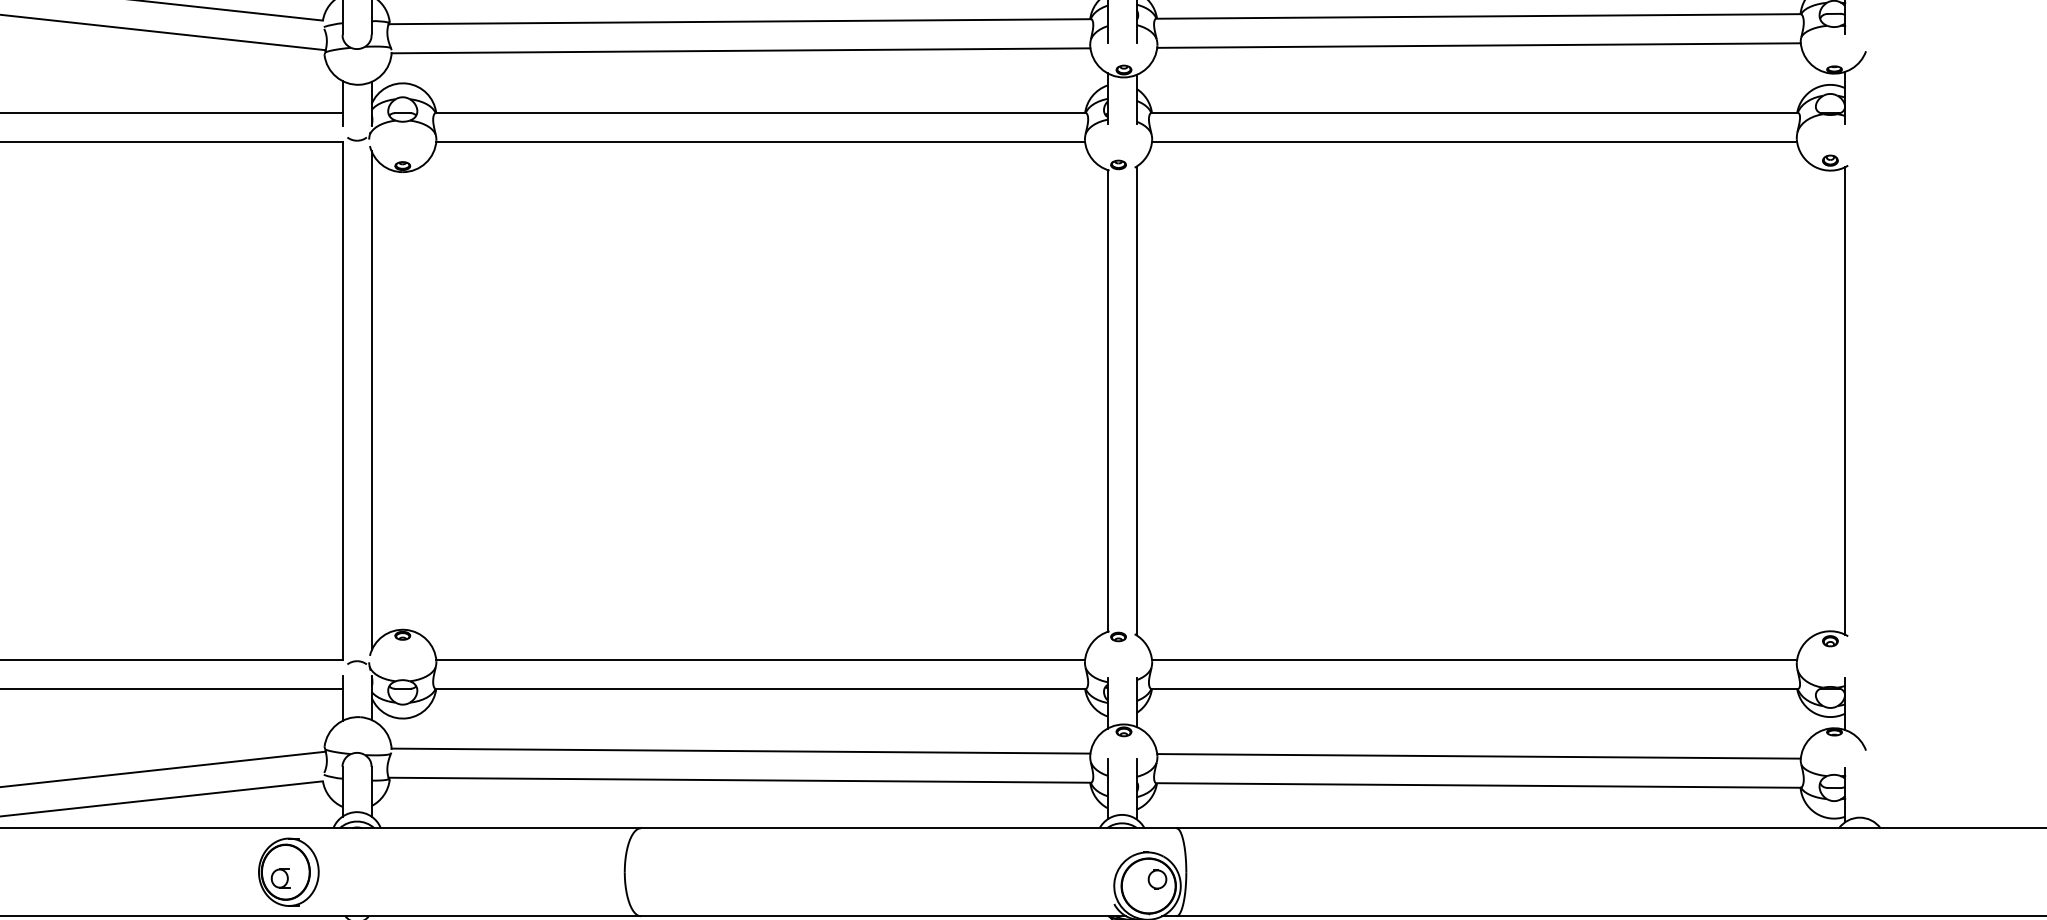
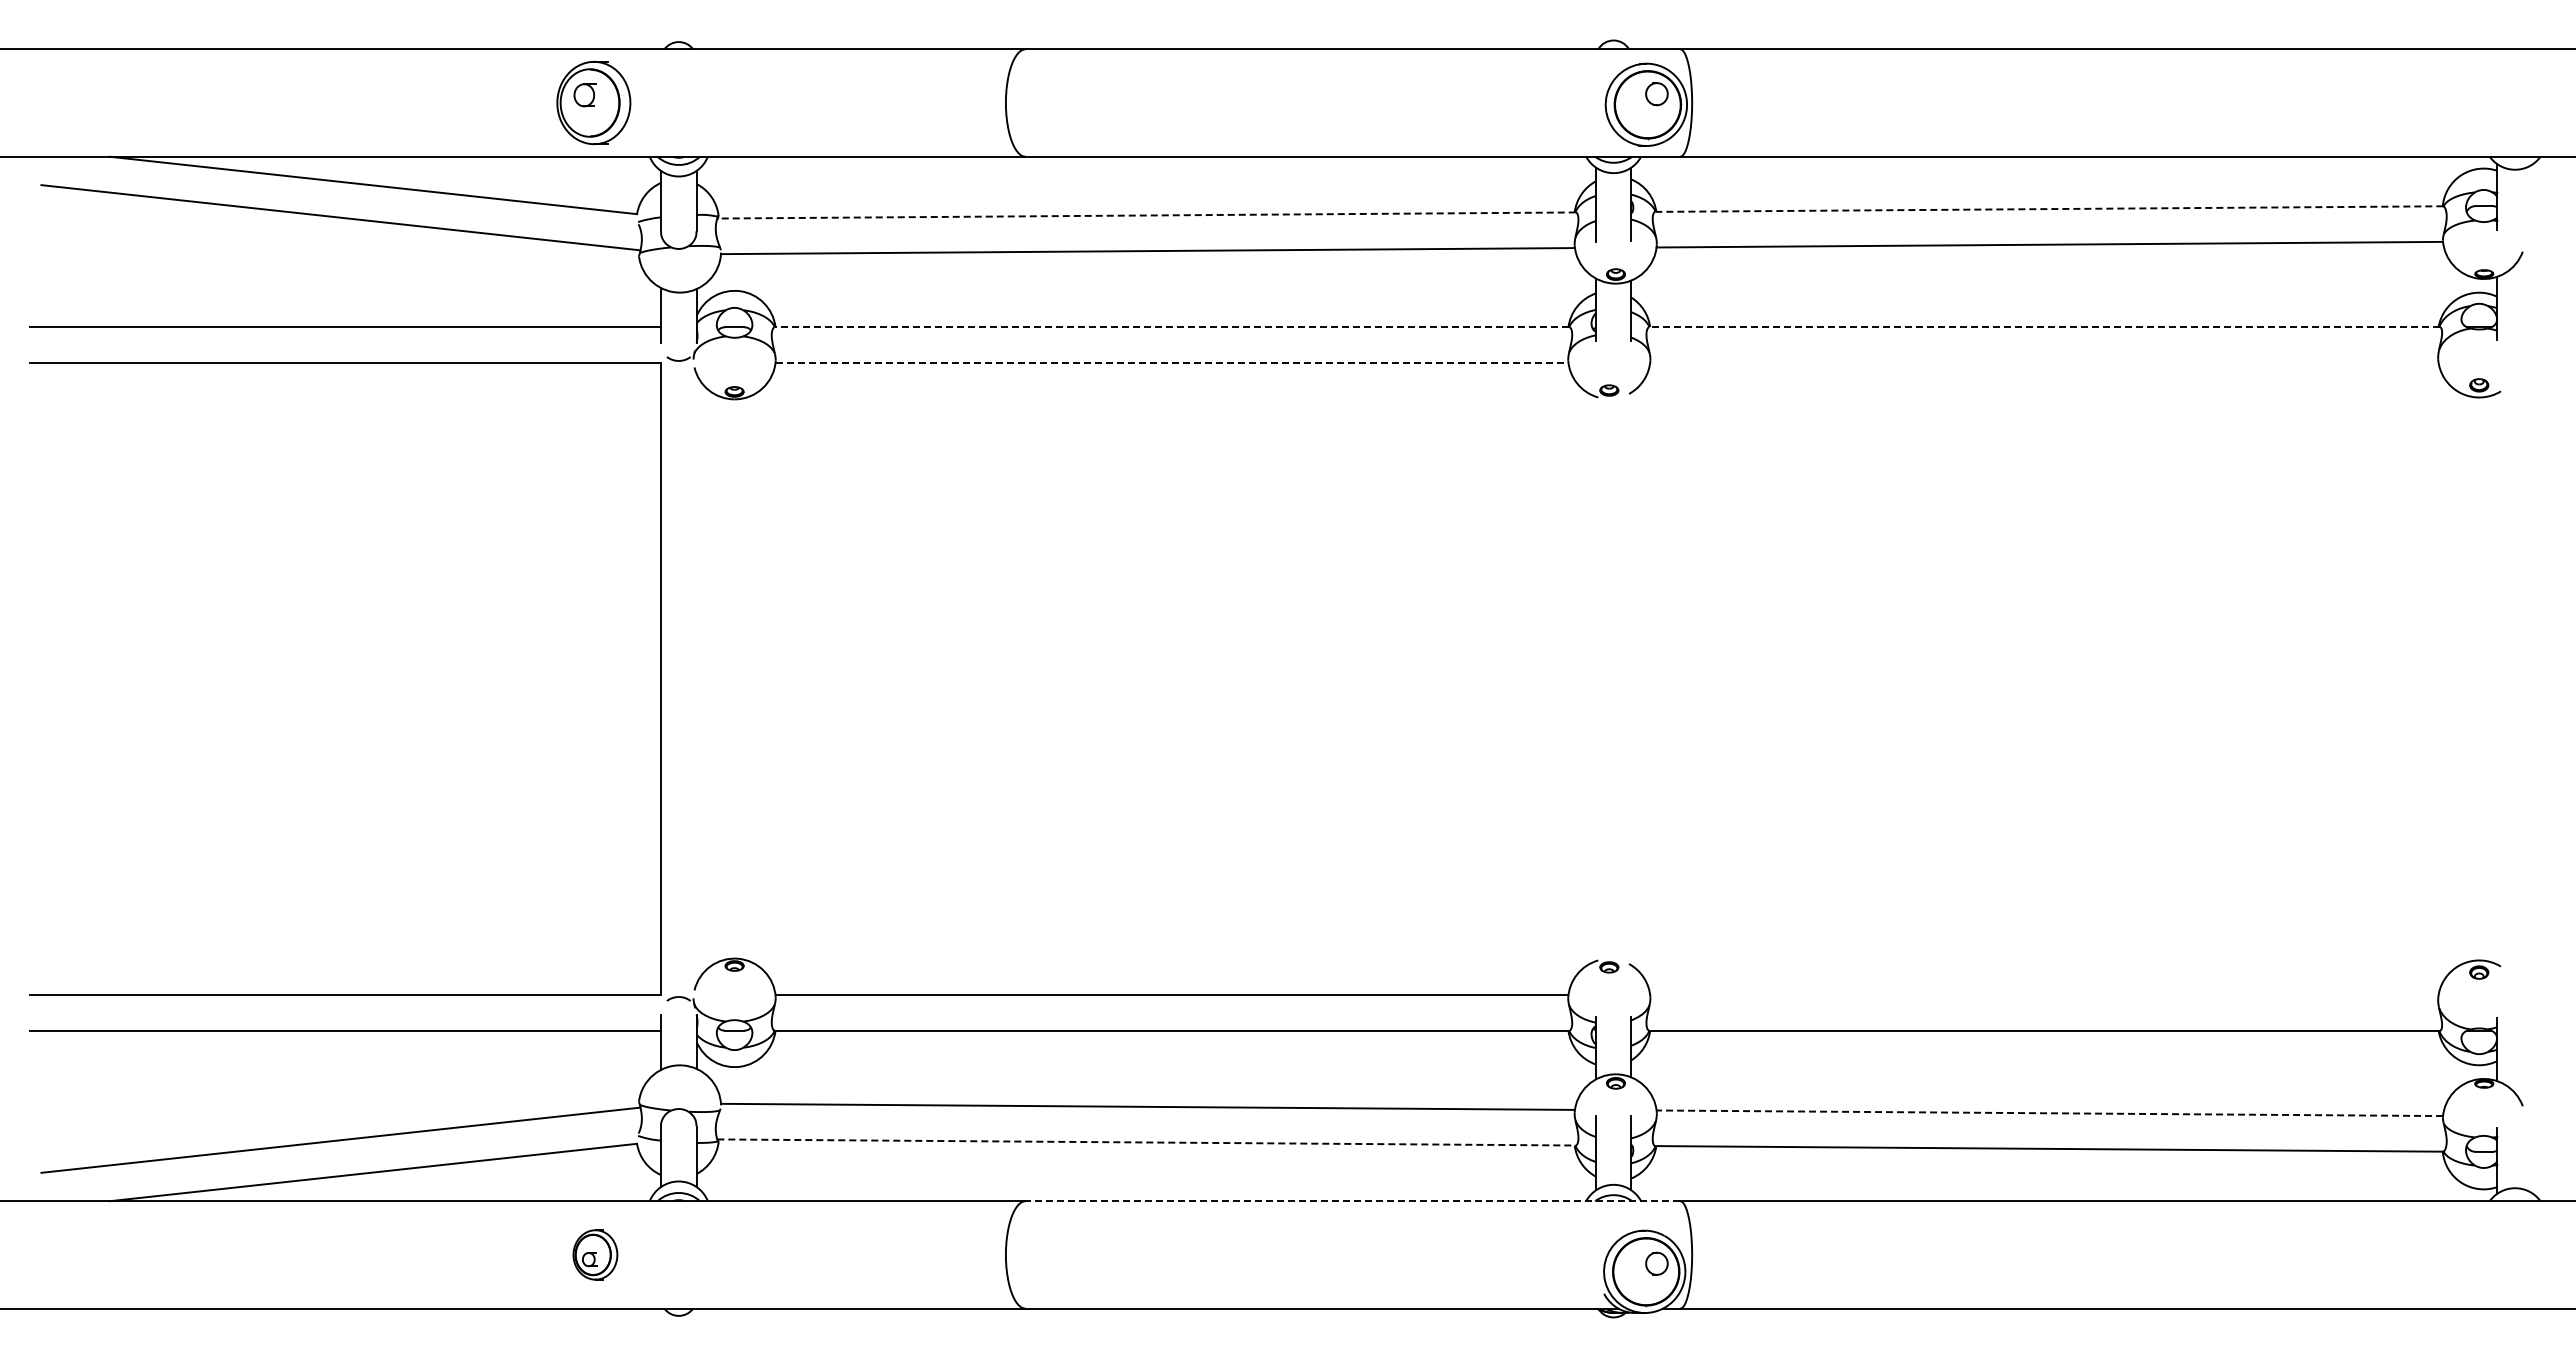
line: (1477, 16) -> (2048, 209), solid -> dashed
line: (739, 21) -> (1146, 215), solid -> dashed
line: (760, 113) -> (1171, 327), solid -> dashed
line: (1474, 113) -> (2044, 327), solid -> dashed
line: (761, 141) -> (1172, 362), solid -> dashed
line: (1474, 141) -> (2044, 362), removed
line: (371, 400) -> (696, 678), removed
line: (1107, 400) -> (1595, 678), removed
line: (1136, 400) -> (1631, 678), removed
line: (1845, 400) -> (2497, 678), removed
line: (1474, 659) -> (2044, 995), removed
line: (1478, 756) -> (2049, 1113), solid -> dashed
line: (740, 780) -> (1147, 1142), solid -> dashed
line: (908, 828) -> (1352, 1201), solid -> dashed
part: (288, 871) -> (595, 1254), size x0.6

